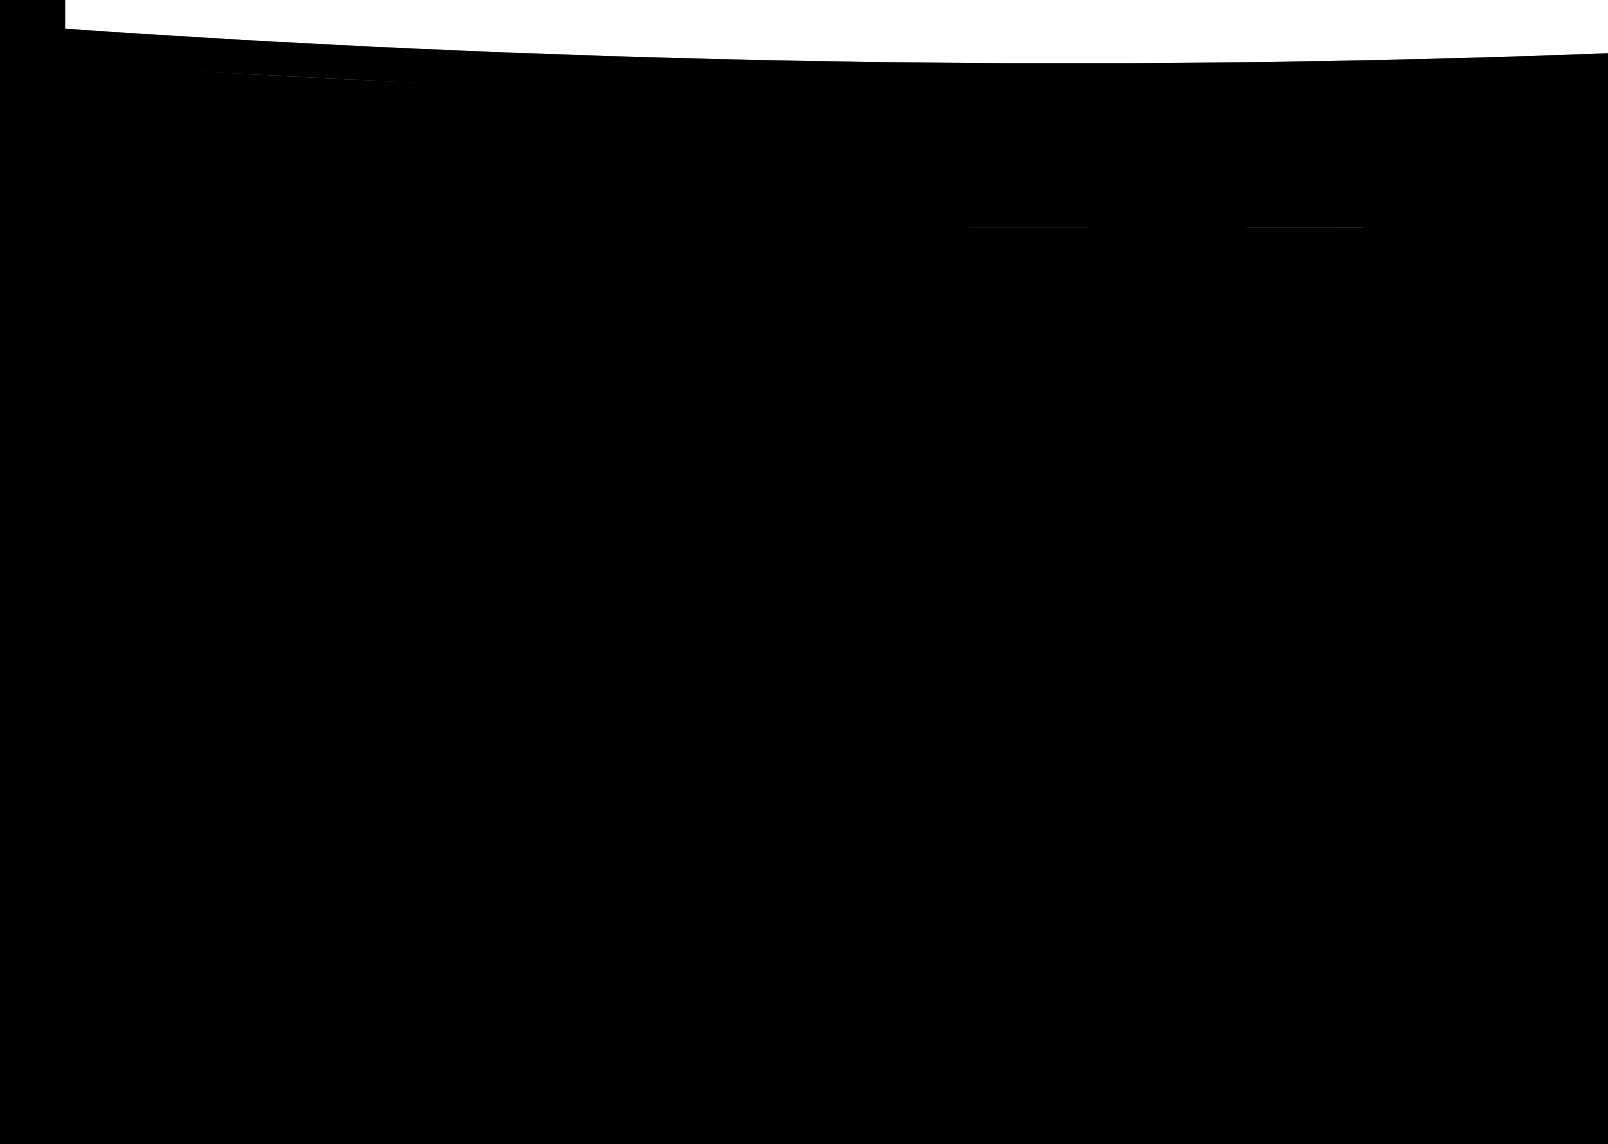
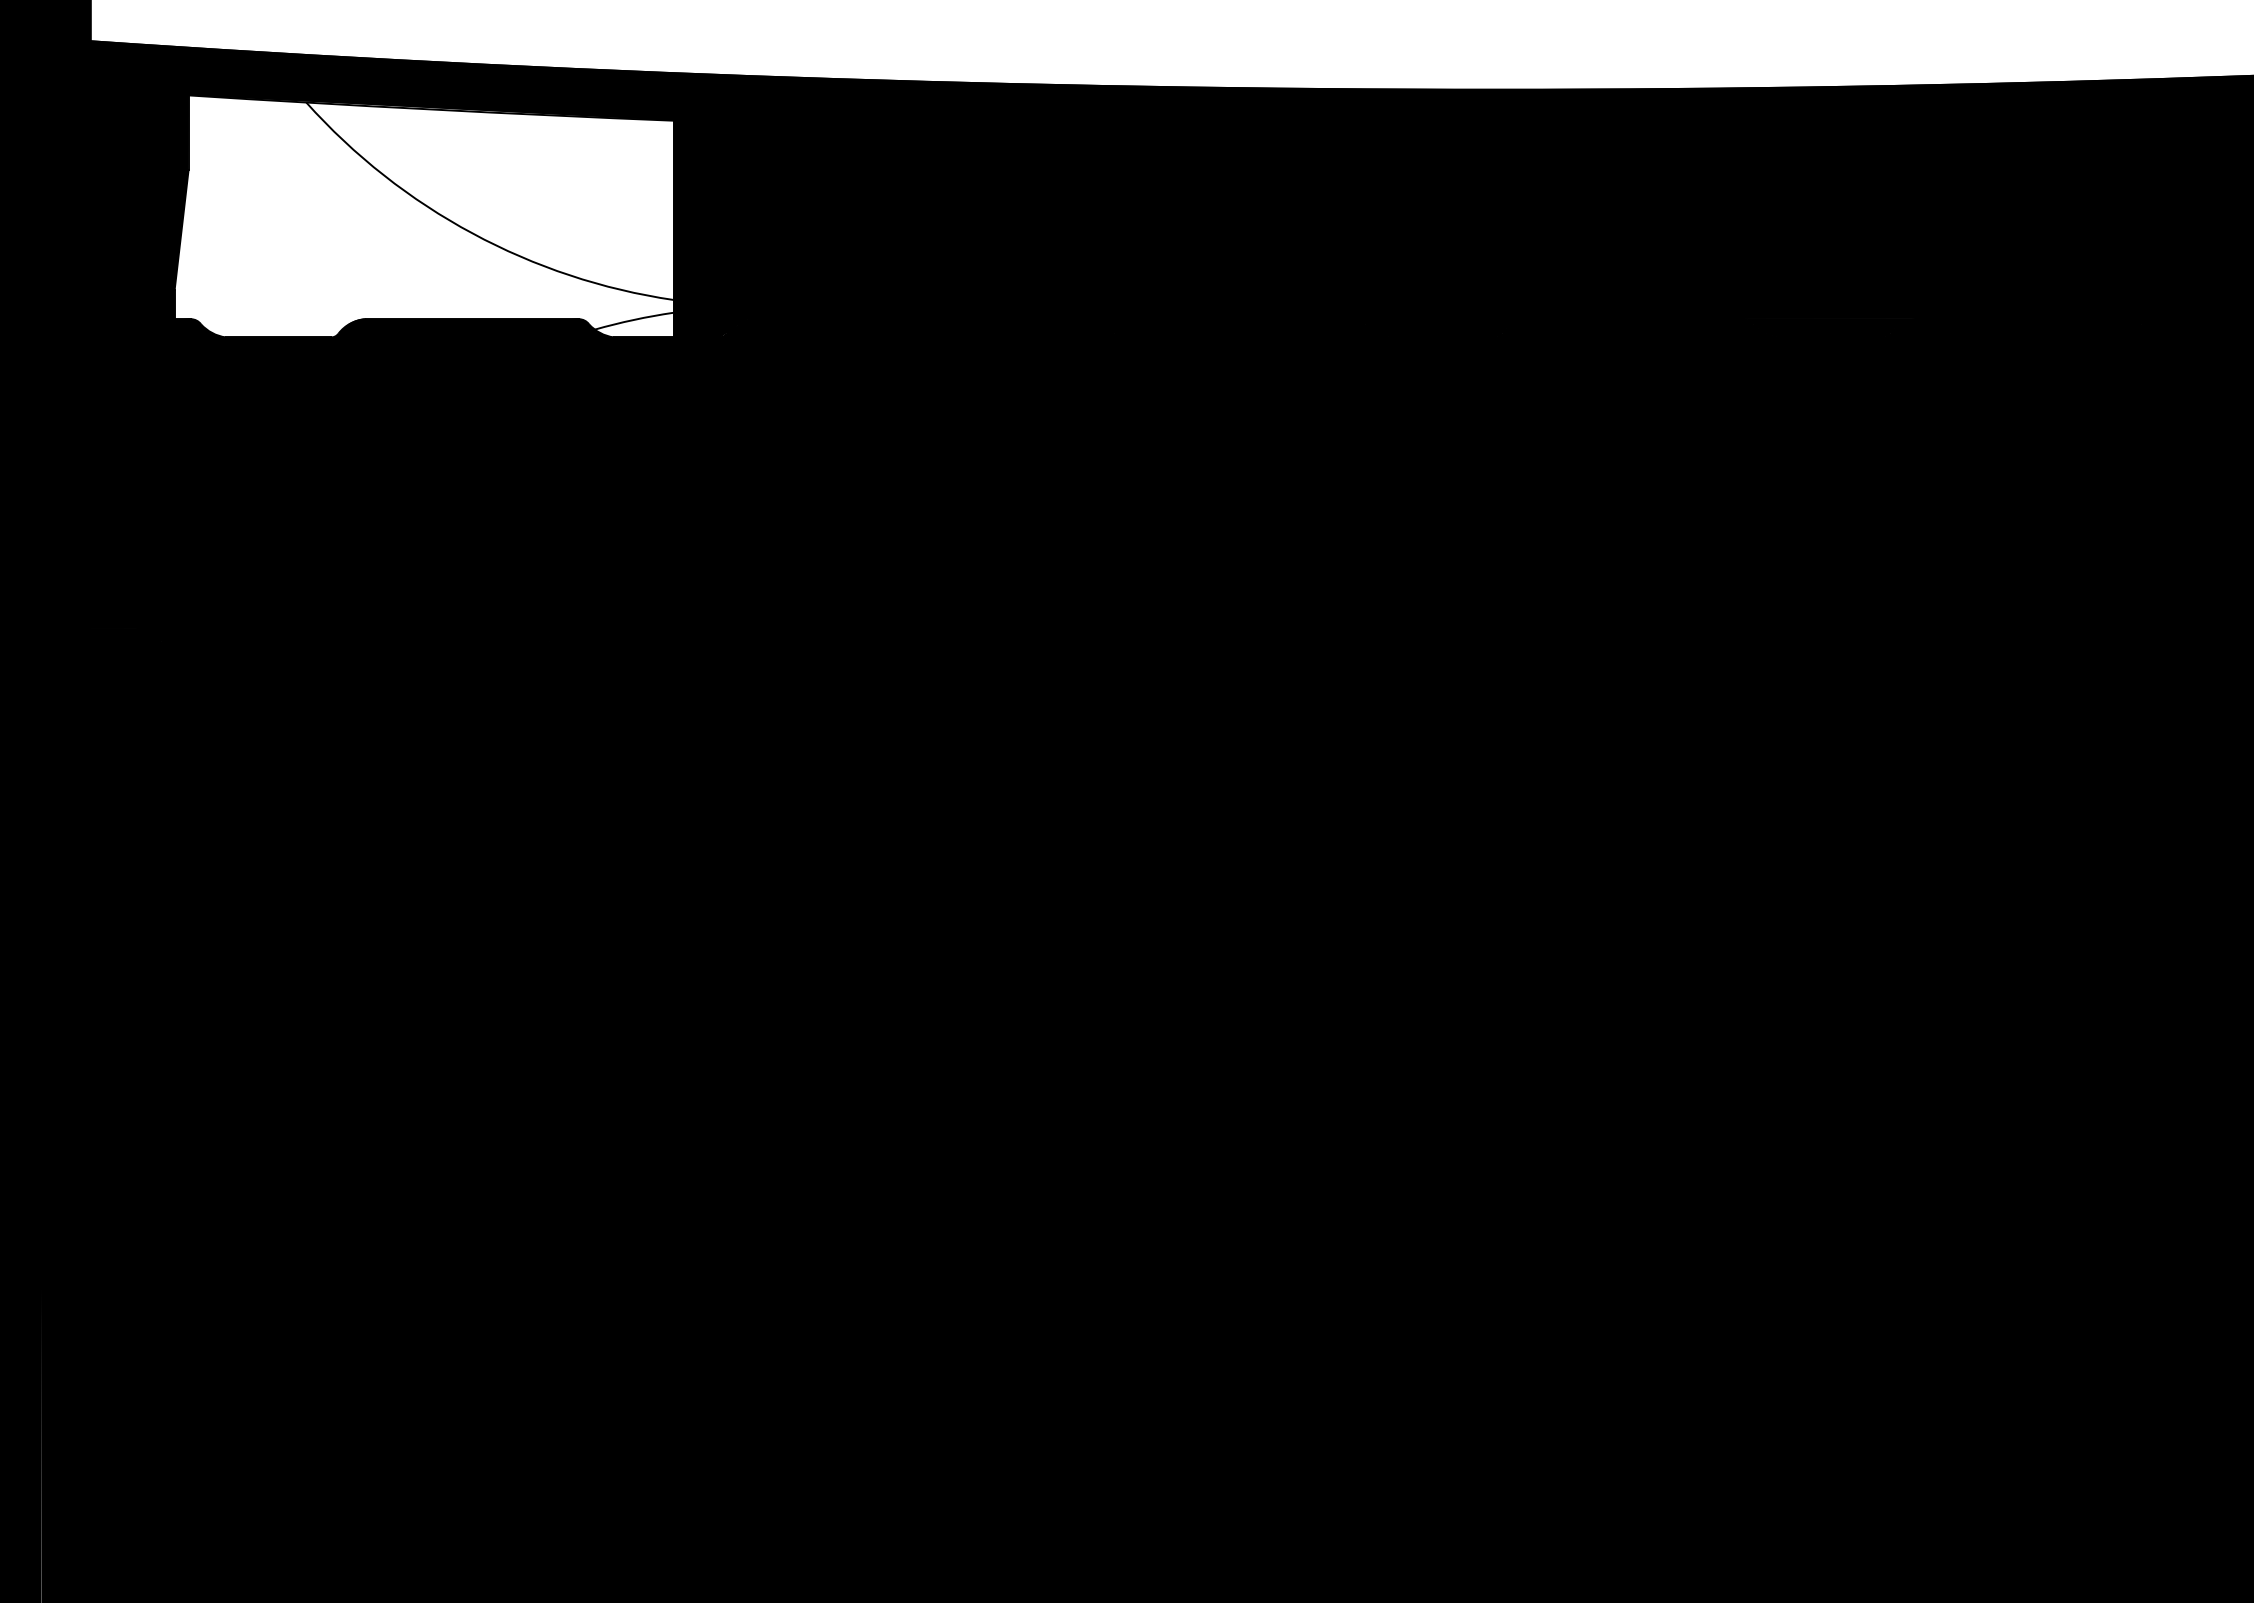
fill: (301, 154) -> (423, 216), removed

